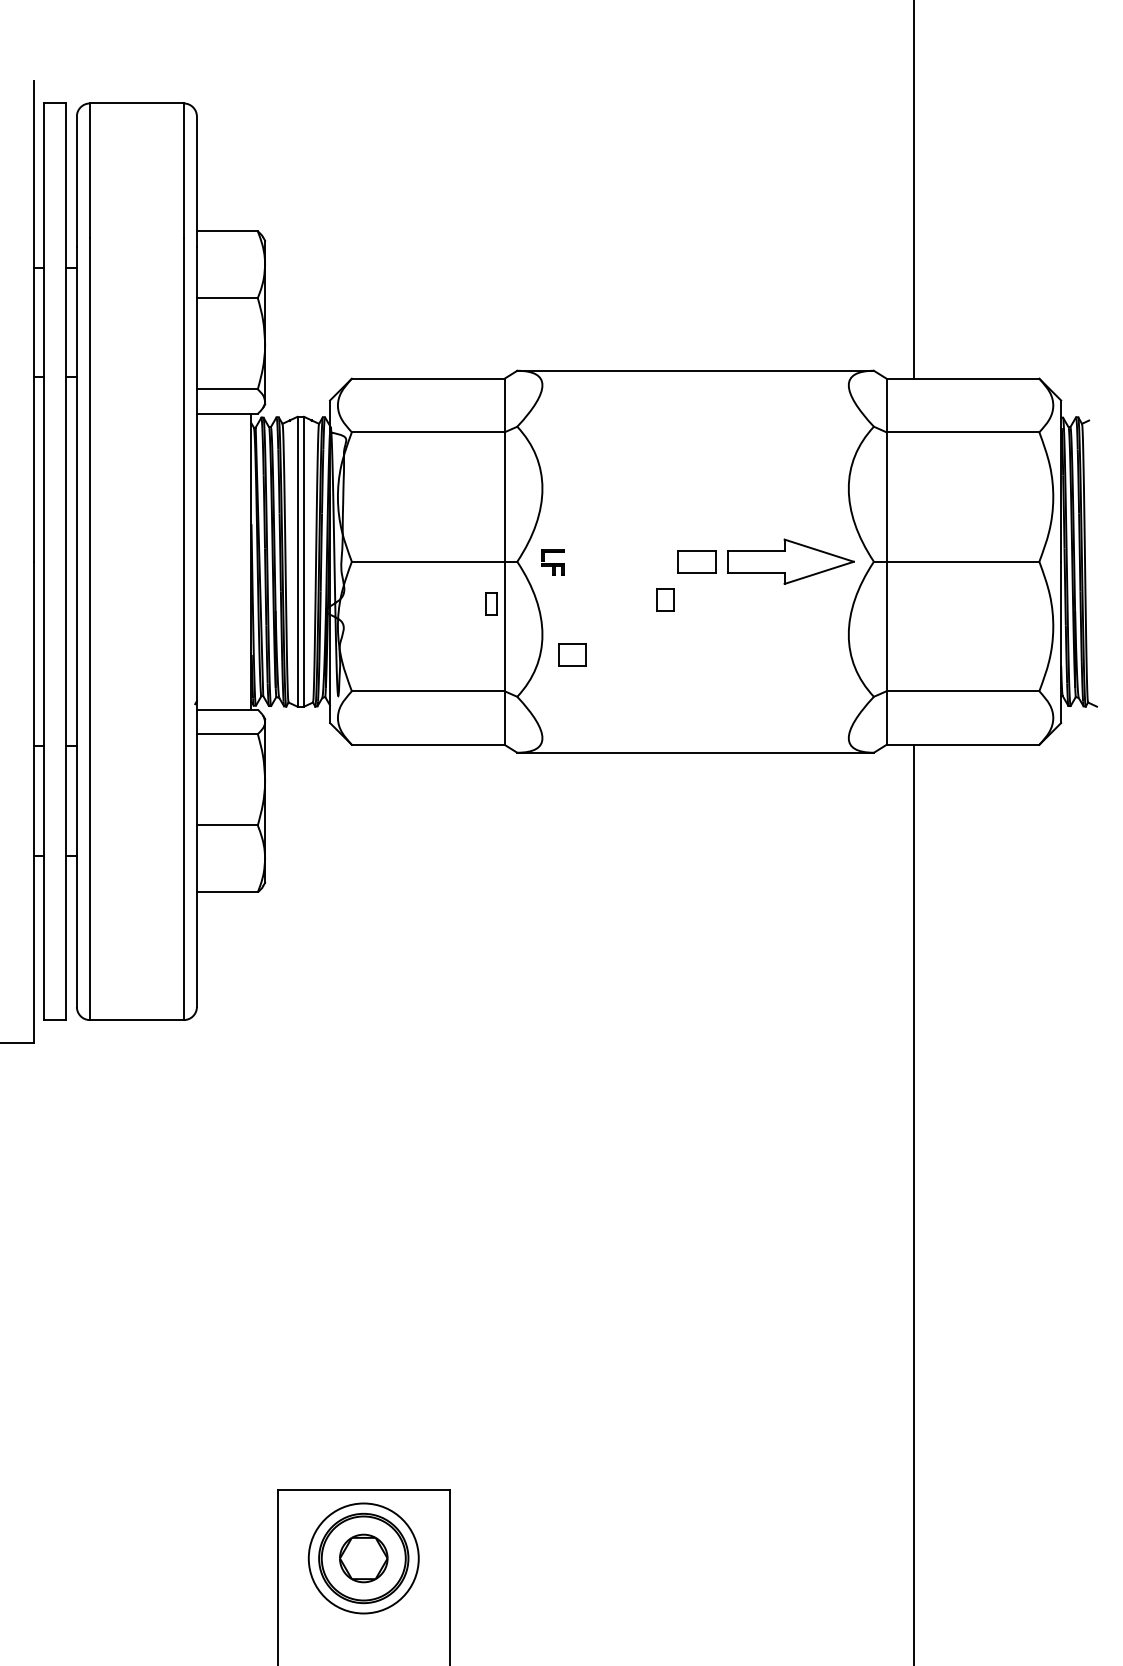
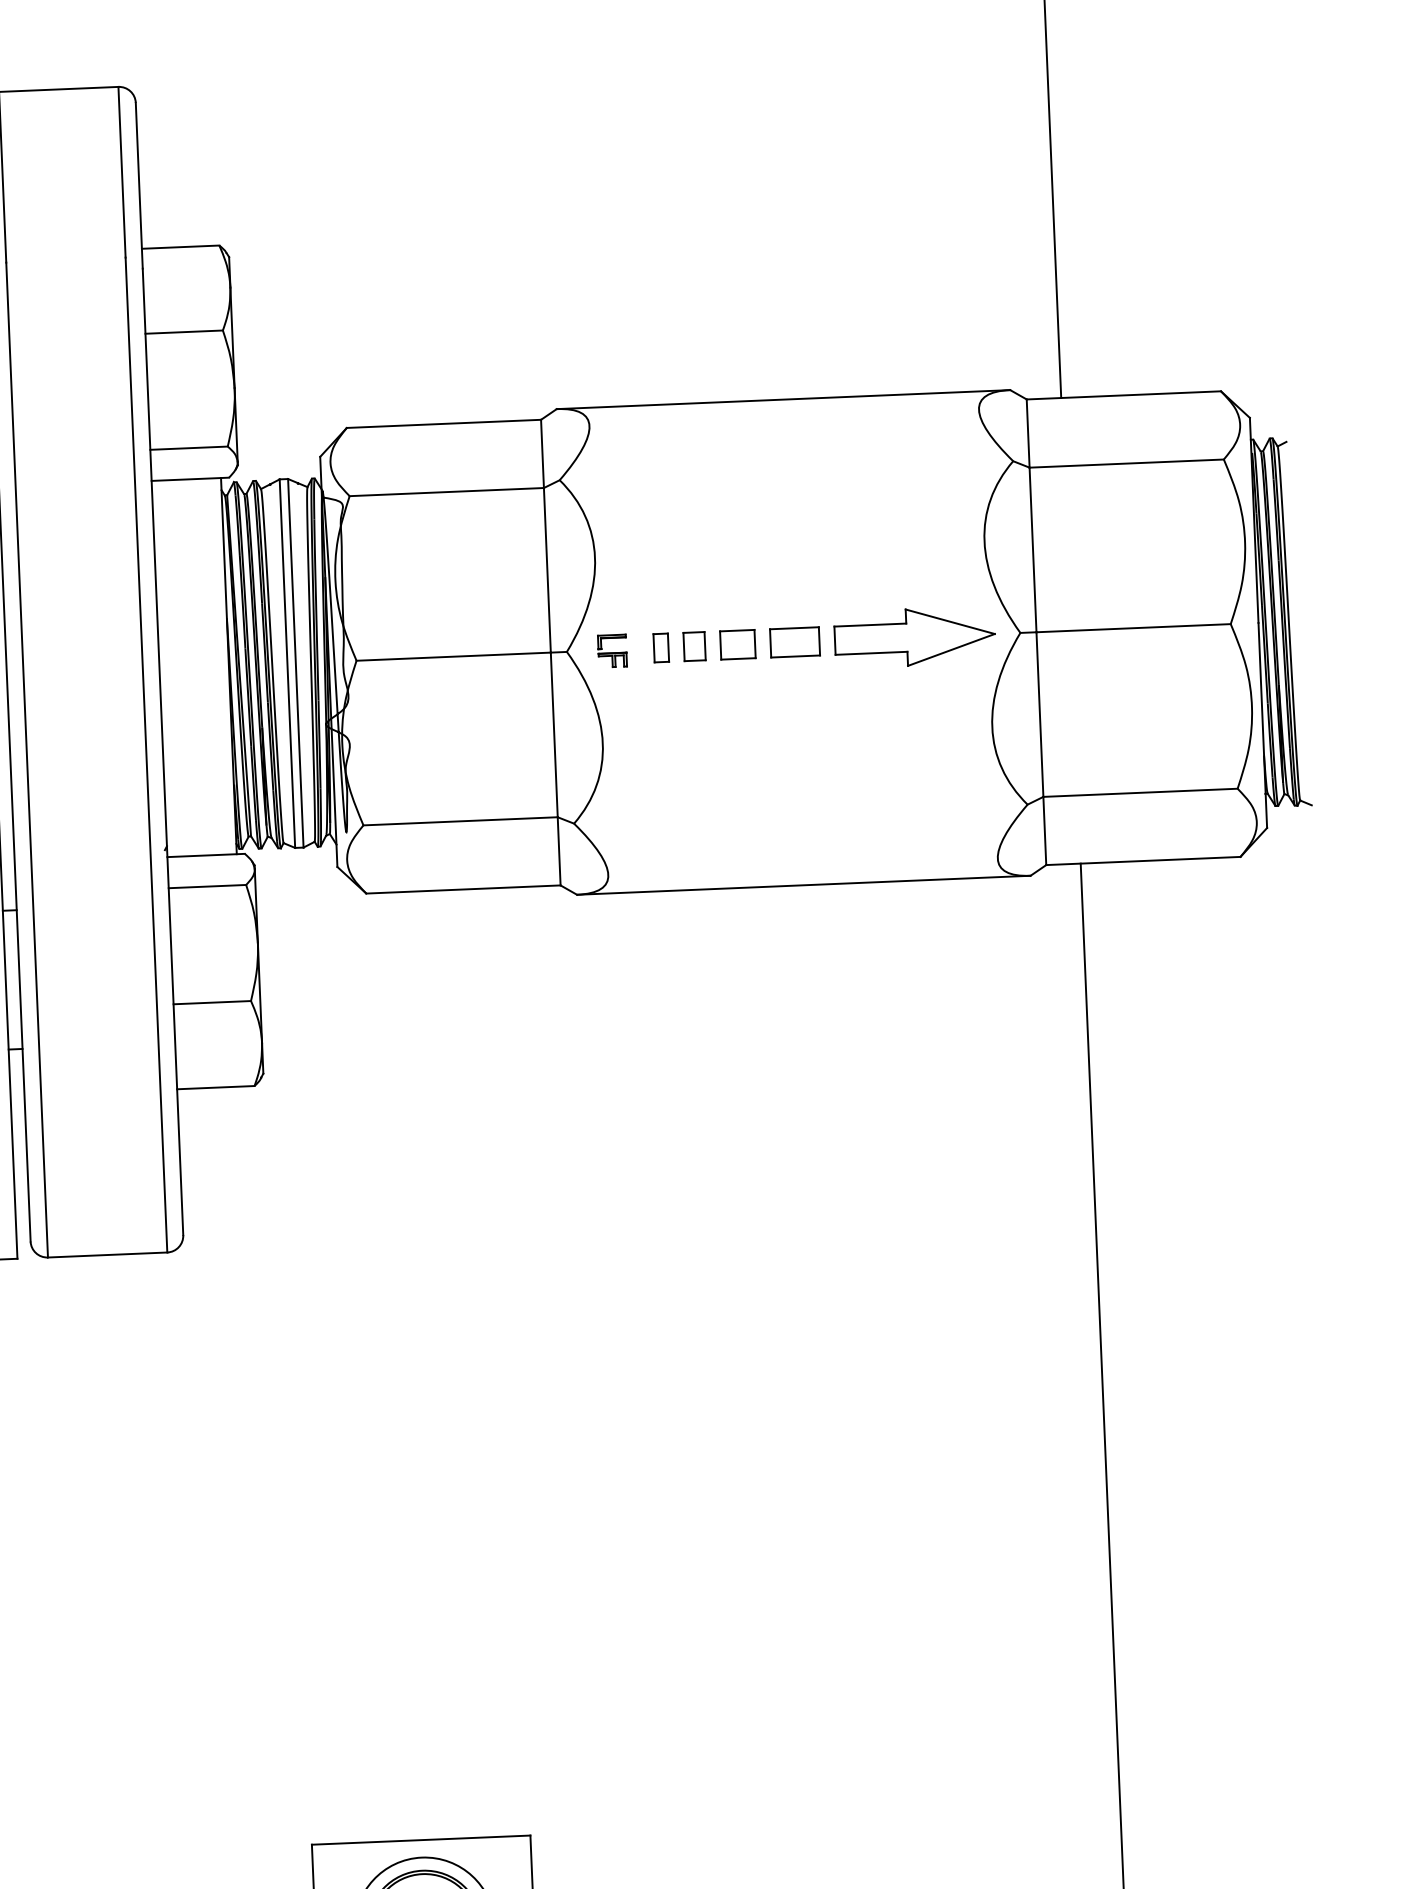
part: (665, 599) -> (694, 646), moved
part: (491, 603) -> (661, 647), moved
part: (572, 654) -> (737, 644), moved

